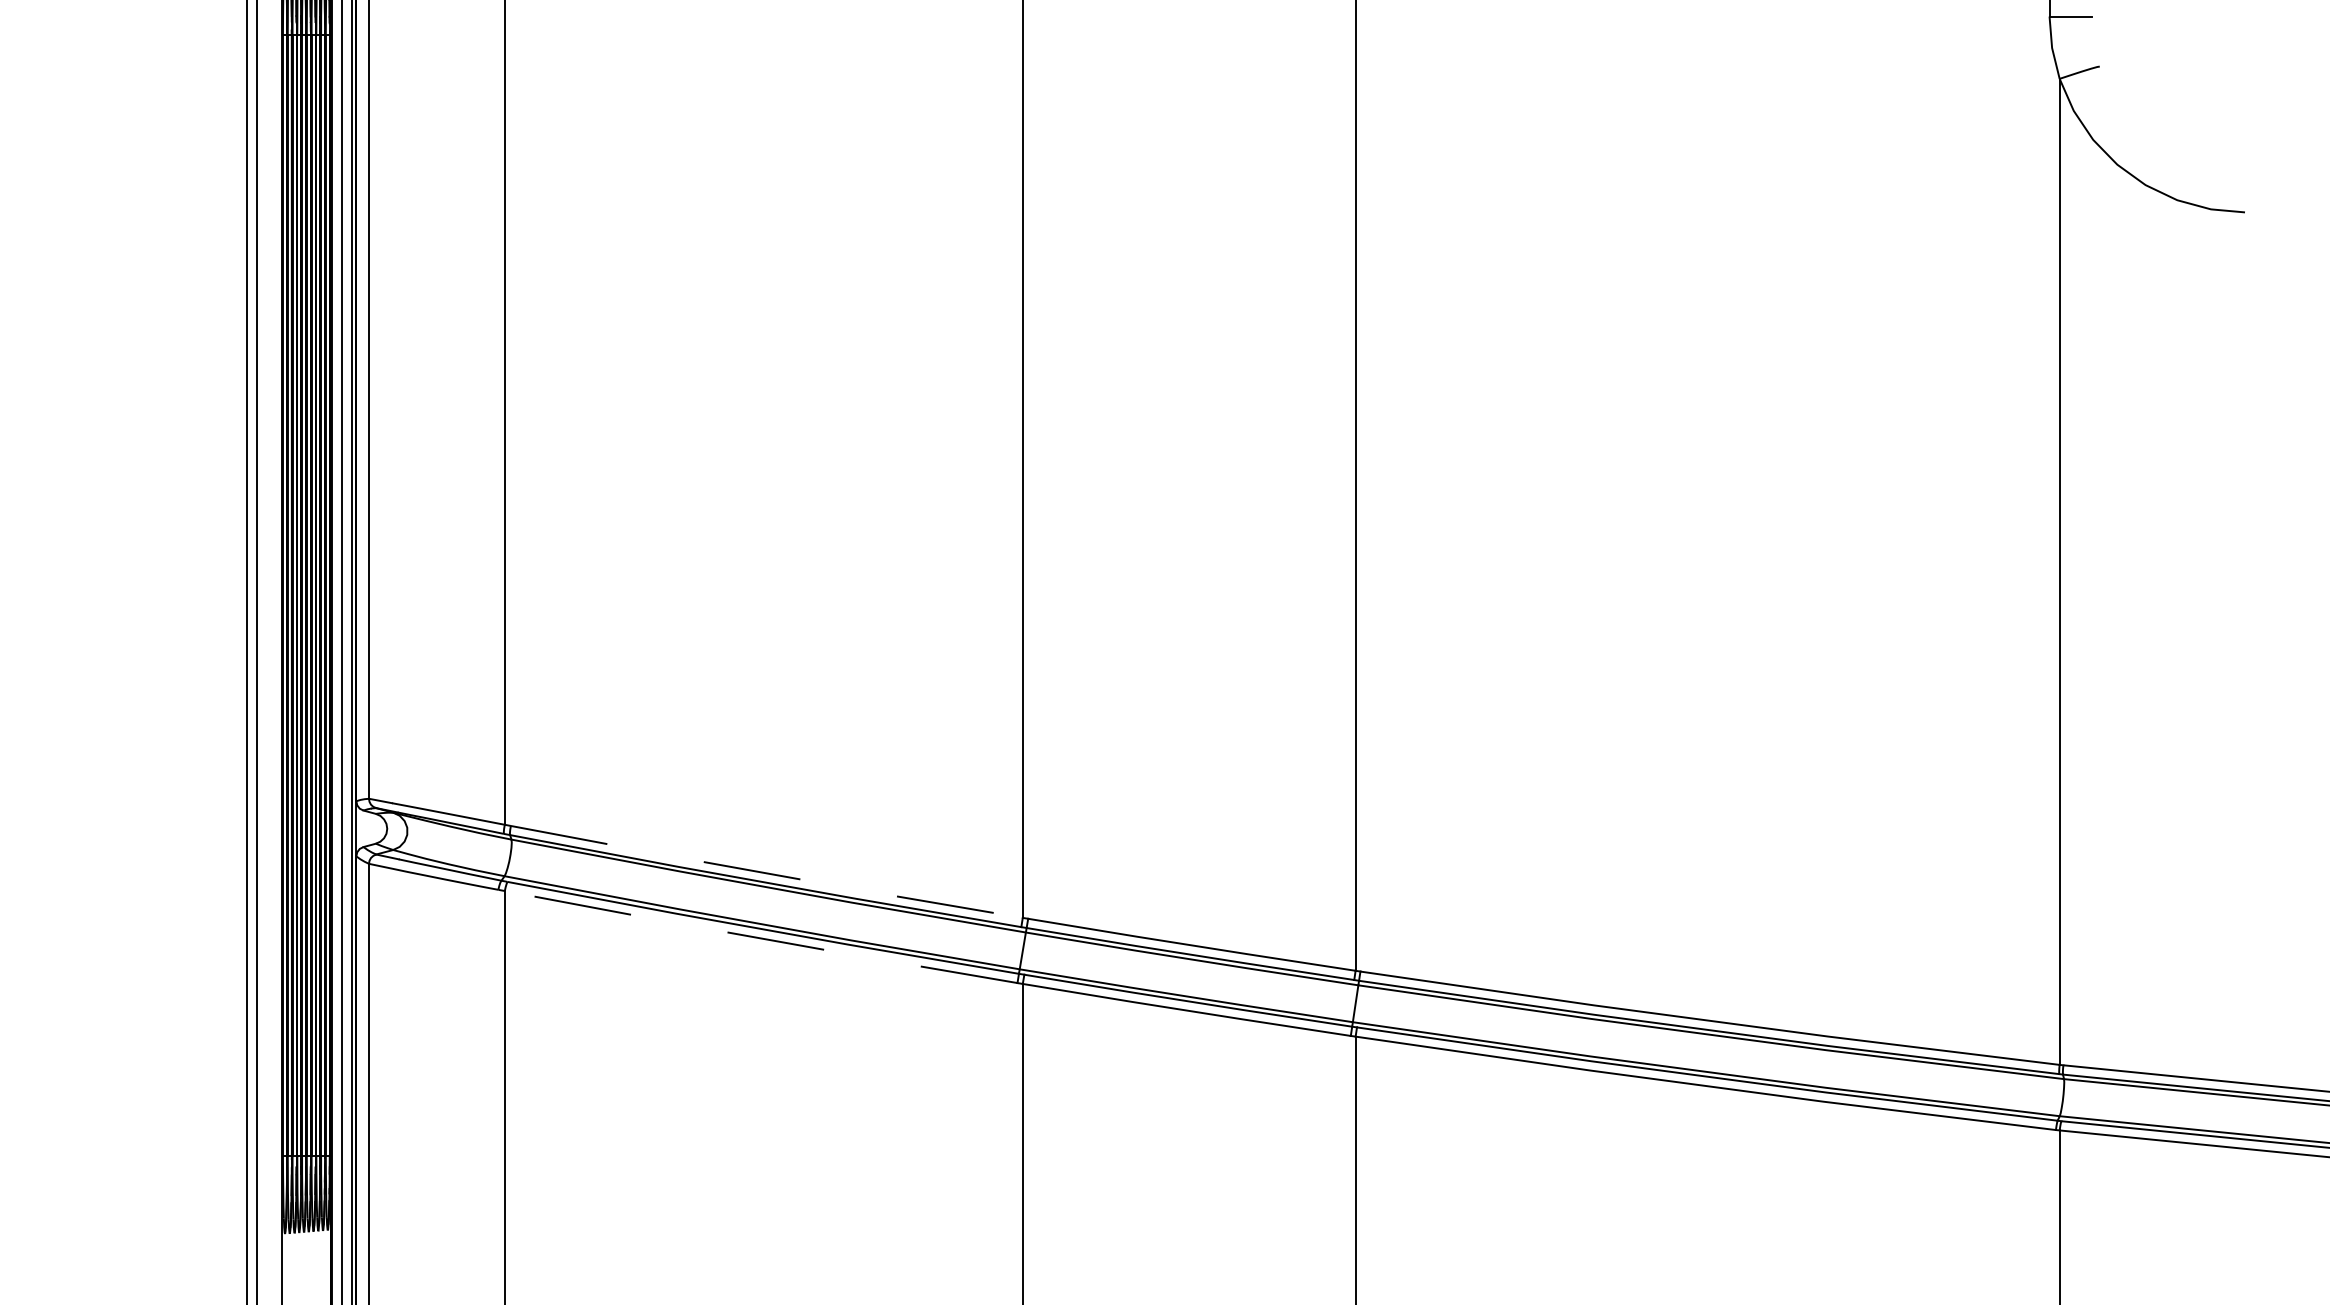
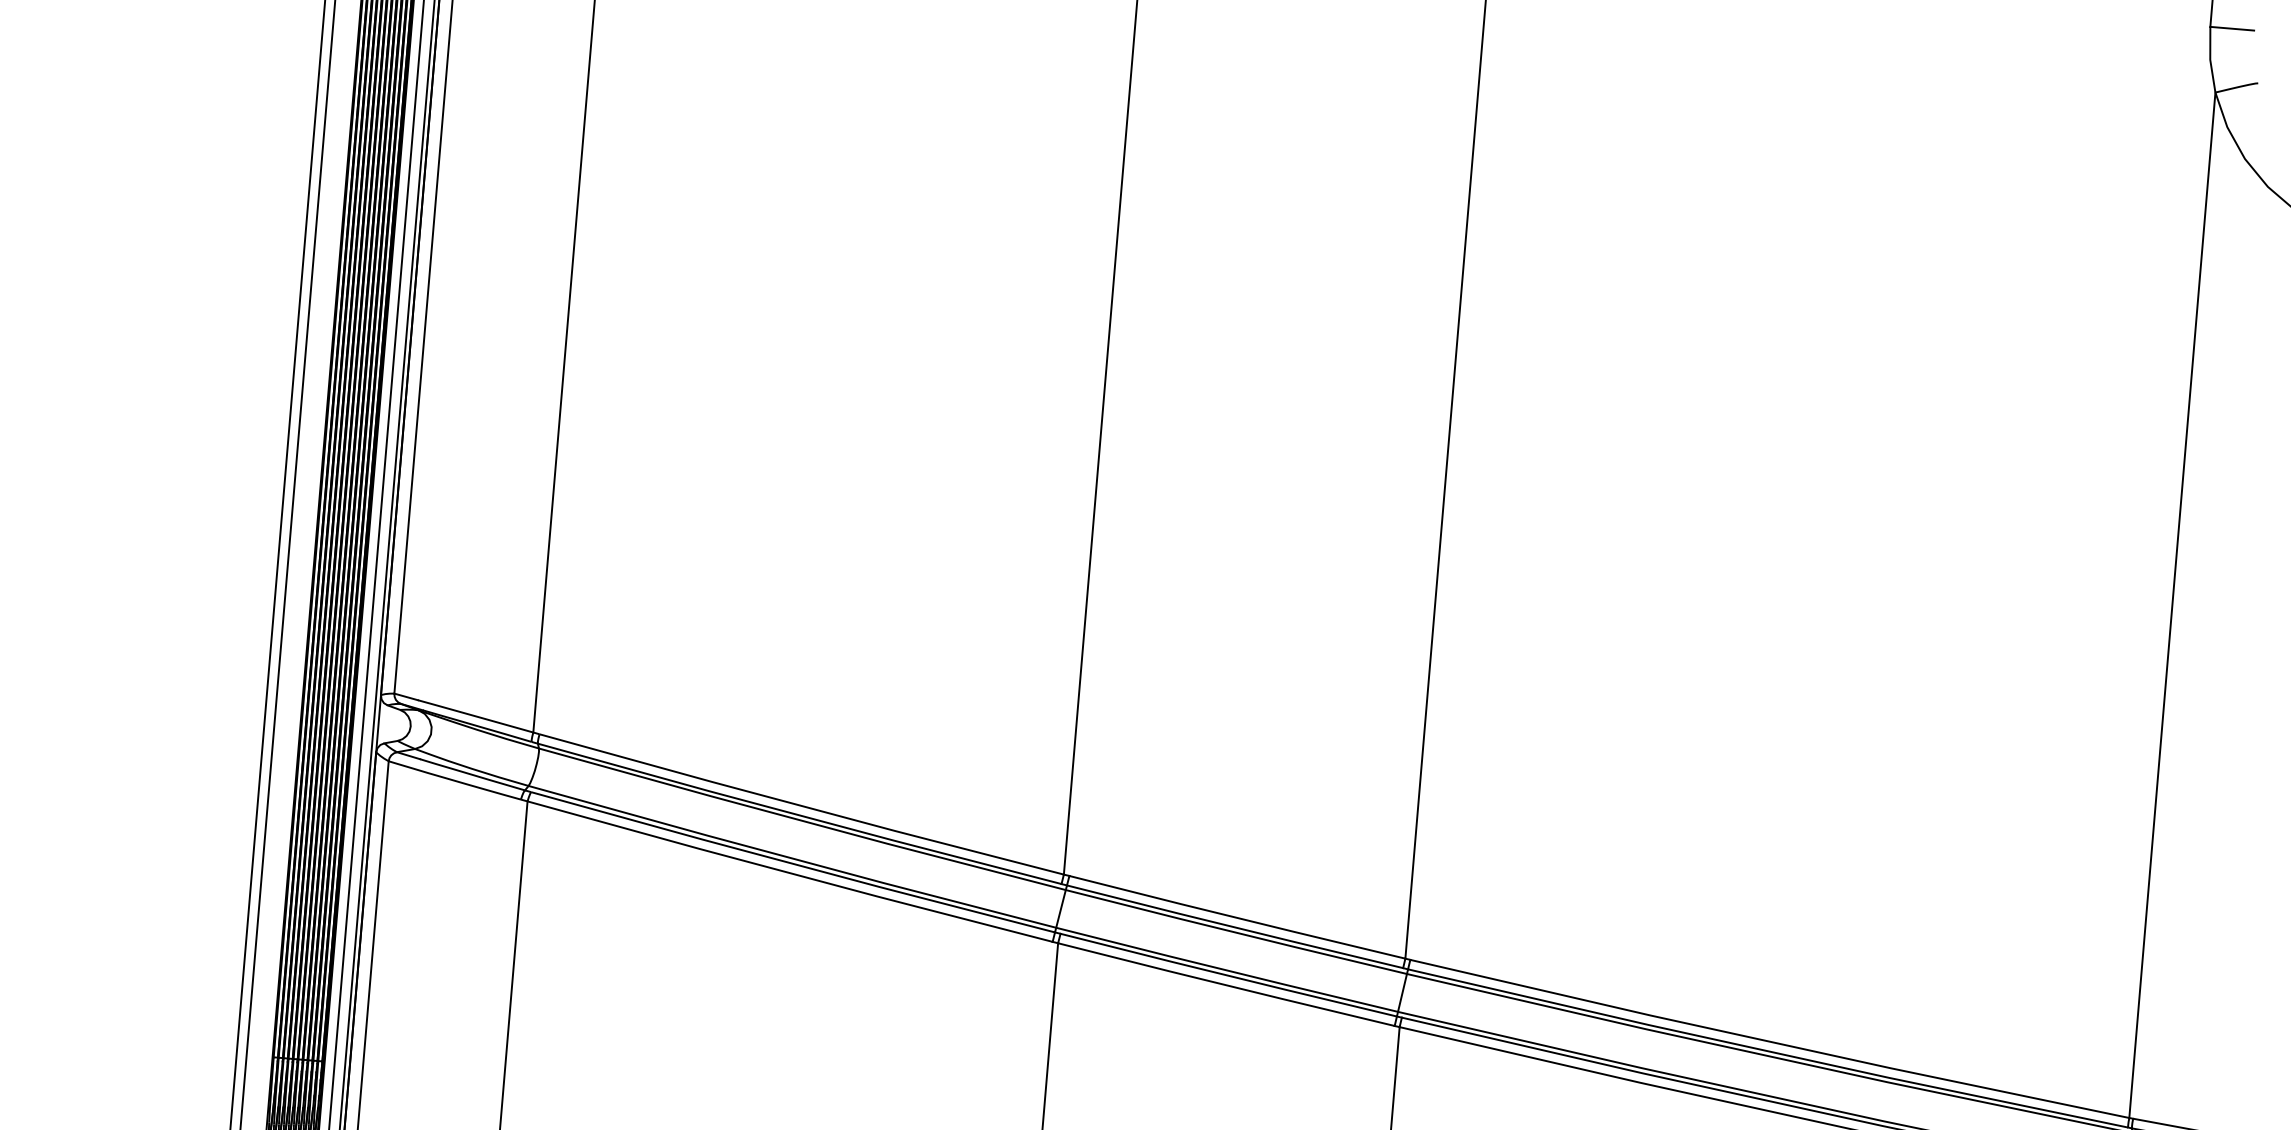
line: (766, 873) -> (801, 806), dashed -> solid
line: (760, 938) -> (789, 873), dashed -> solid

